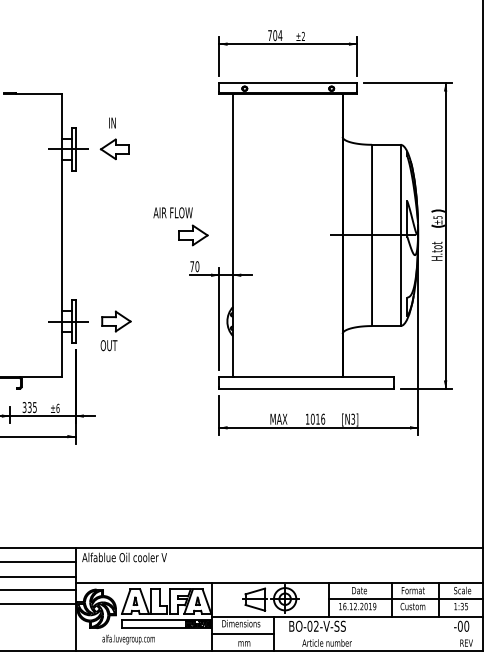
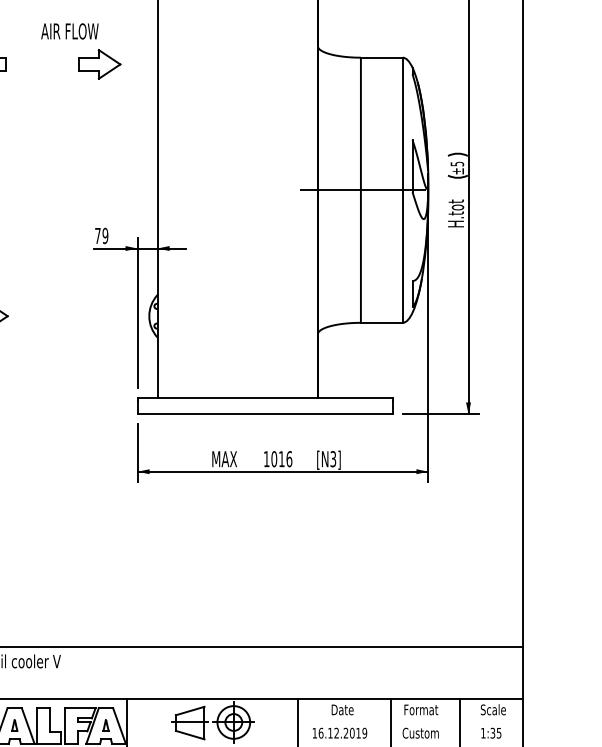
part: (180, 226) -> (80, 51), moved
text: (197, 266) -> (105, 235), 70 -> 79
line: (405, 599) -> (409, 722), removed

